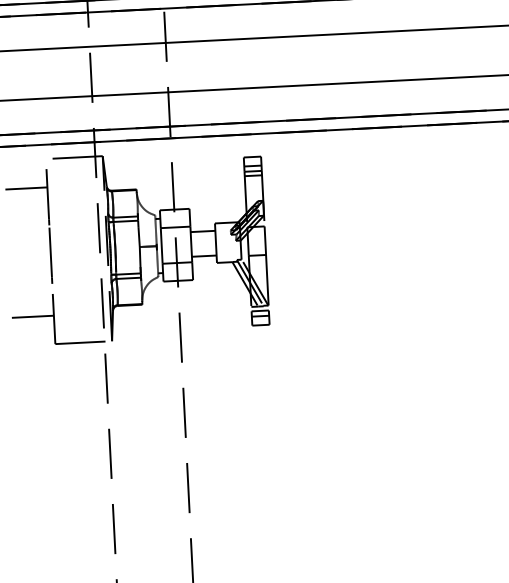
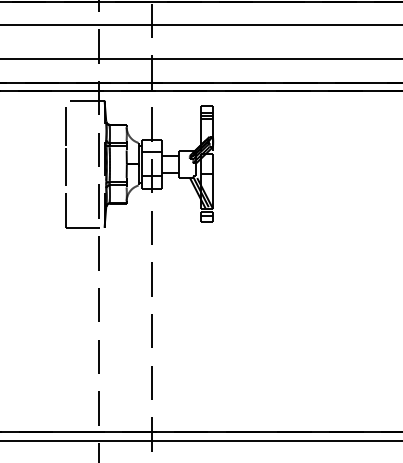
line: (25, 189) -> (50, 120), removed
line: (32, 317) -> (50, 208), removed

